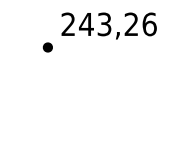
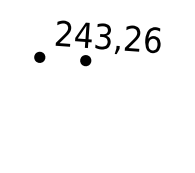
part: (89, 47) -> (85, 60), added

